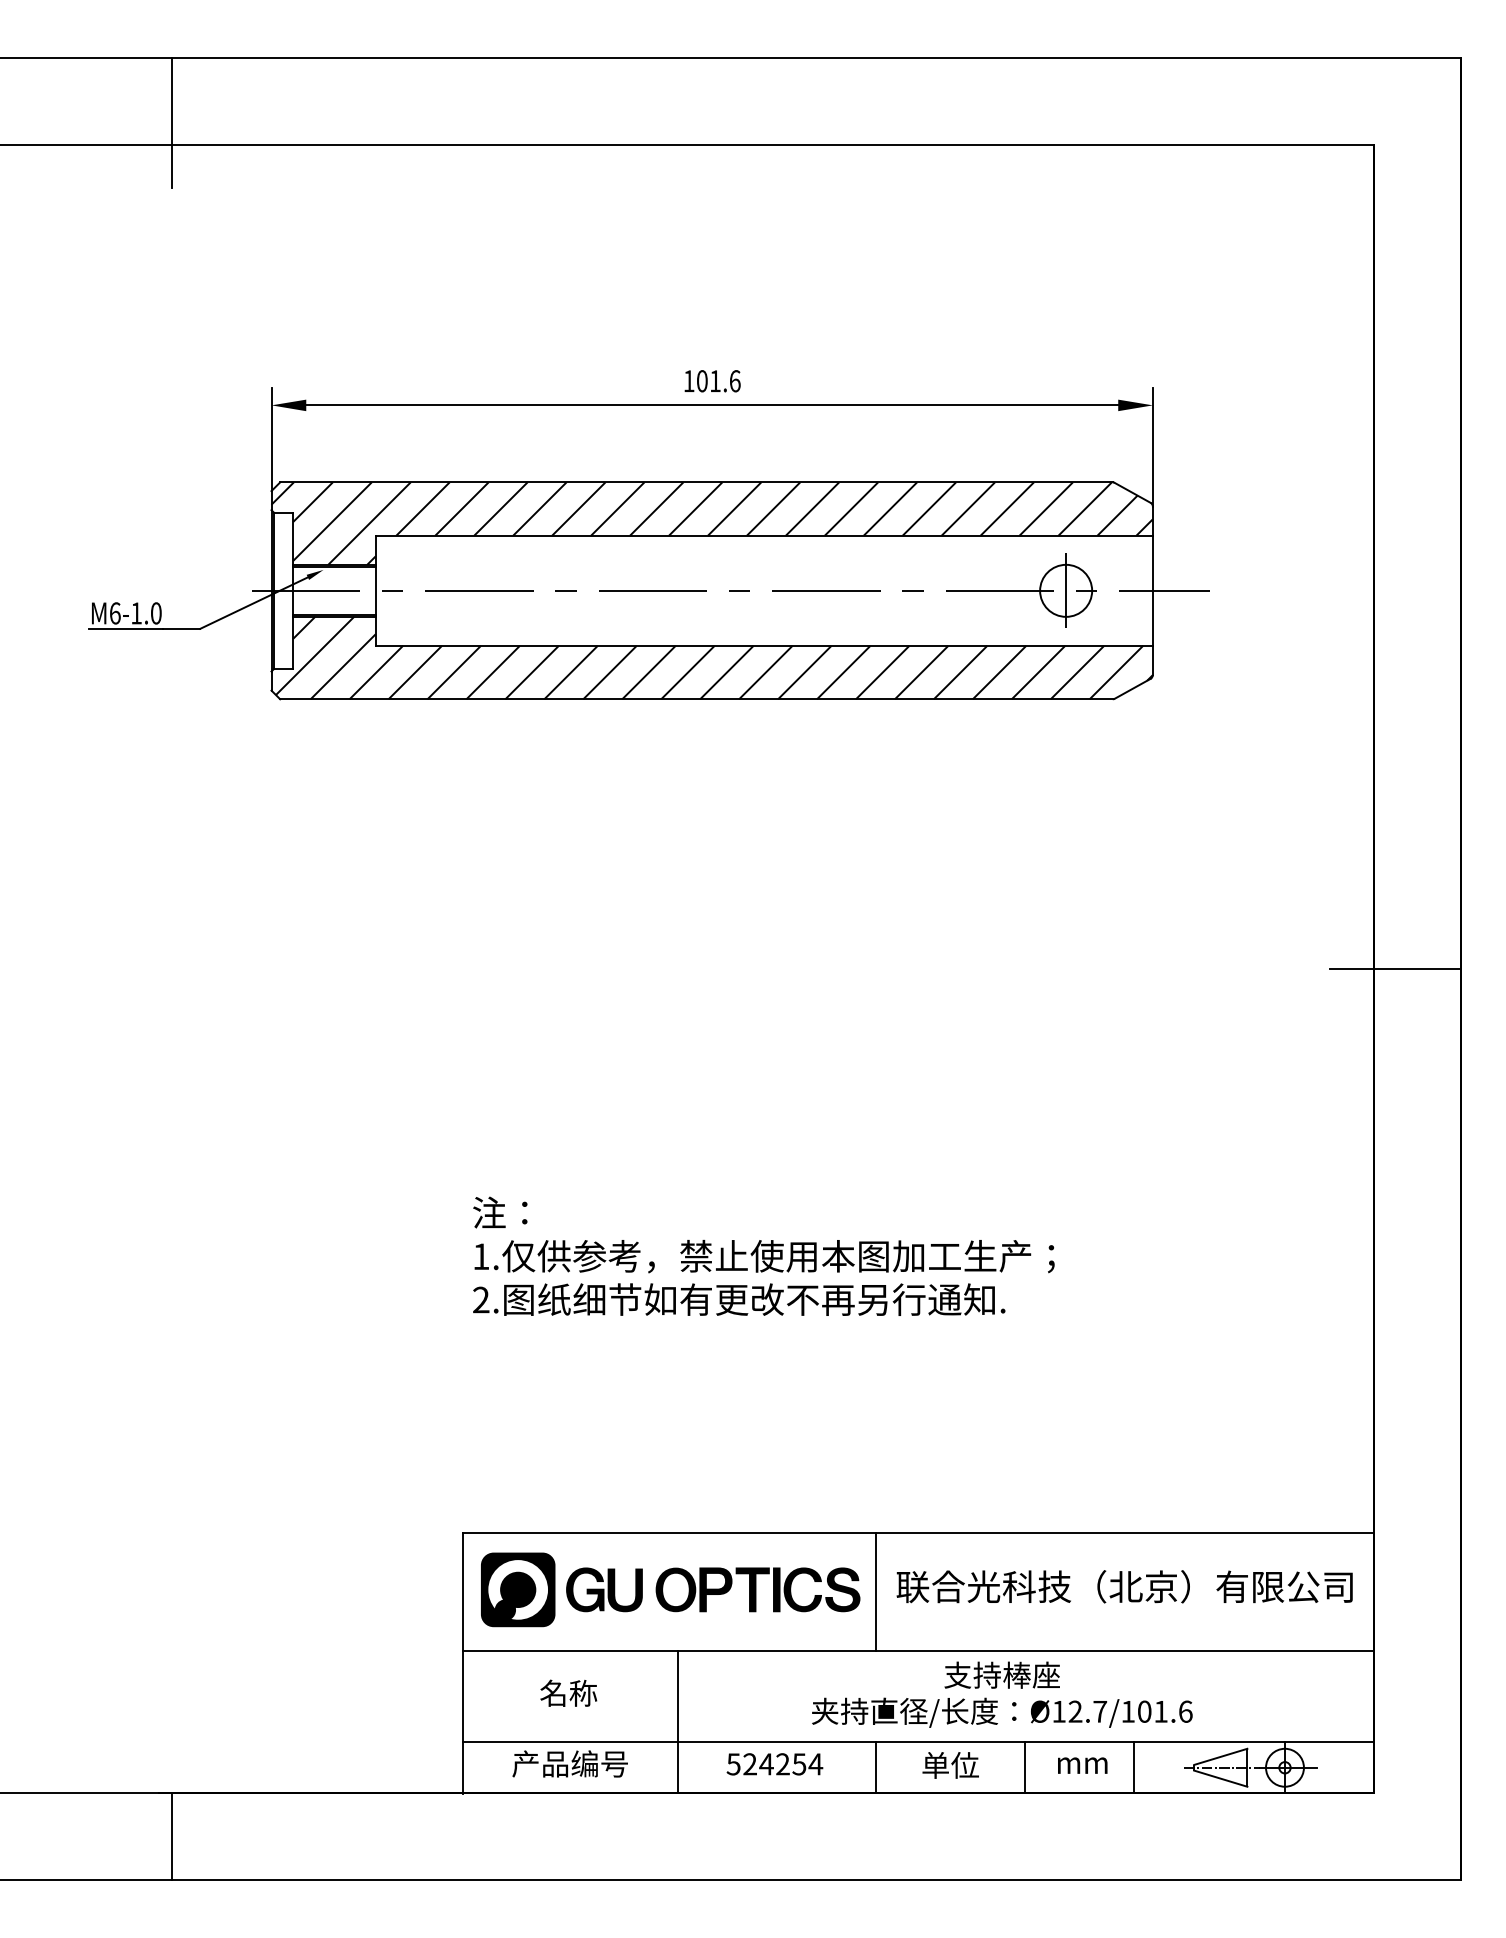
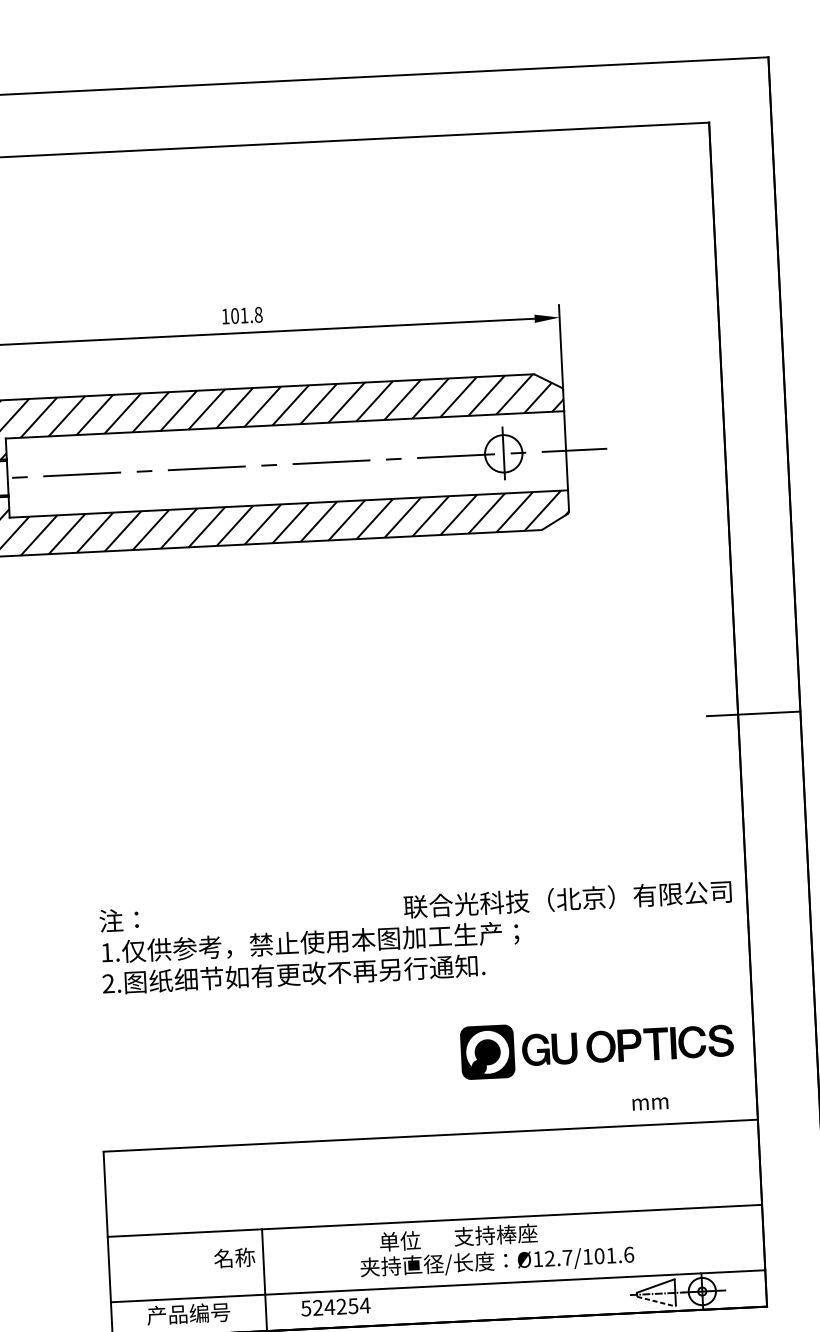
text: (734, 381) -> (258, 315), 101.6 -> 101.8
text: (1124, 1586) -> (567, 899), moved
part: (670, 1589) -> (597, 1046), moved
line: (876, 1591) -> (402, 1179), removed
text: (568, 1692) -> (234, 1257), moved
text: (950, 1765) -> (399, 1241), moved
text: (1082, 1765) -> (650, 1103), moved
line: (876, 1767) -> (408, 1305), removed
line: (1024, 1767) -> (515, 1300), removed
line: (1133, 1767) -> (593, 1296), removed
line: (1220, 1778) -> (656, 1301), solid -> dashed

